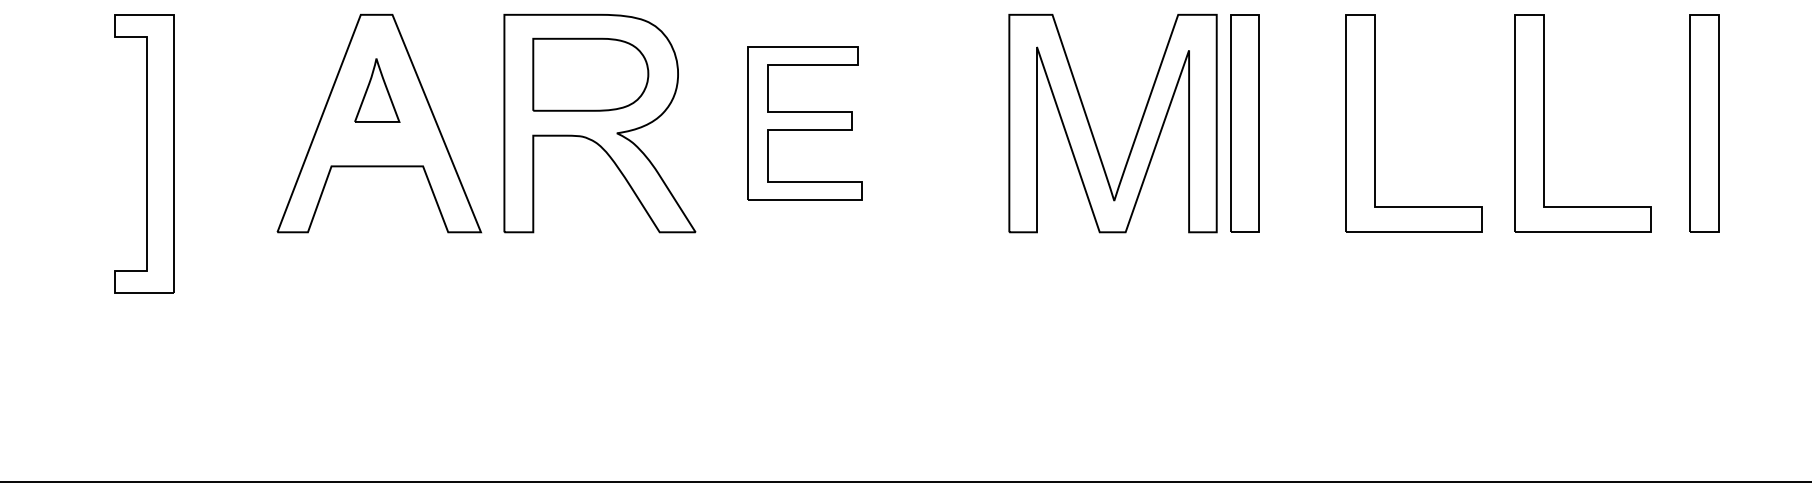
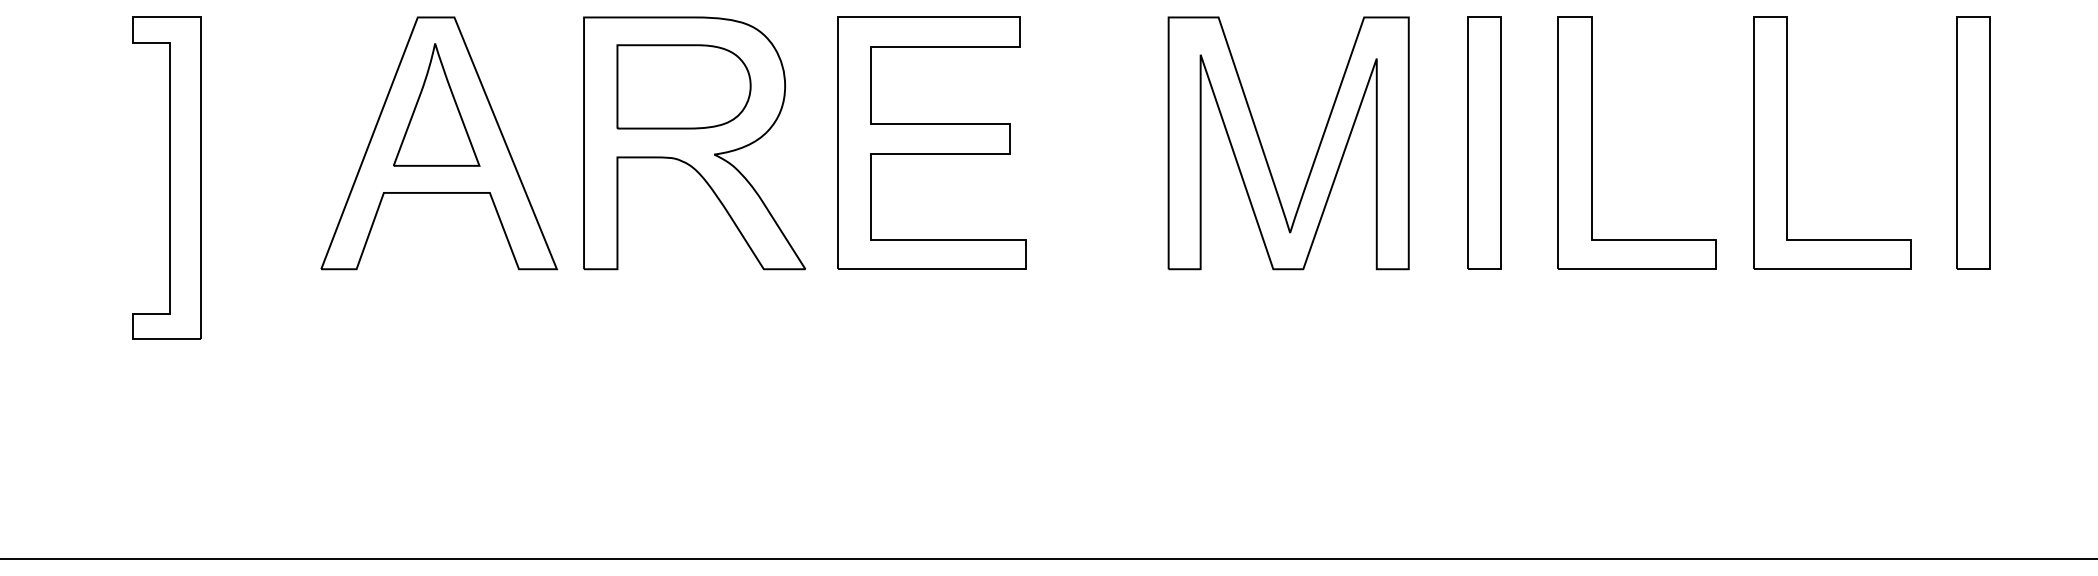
part: (376, 90) -> (436, 104), size x1.67
part: (804, 122) -> (931, 142), size x1.43
part: (1245, 122) -> (1484, 142), moved

